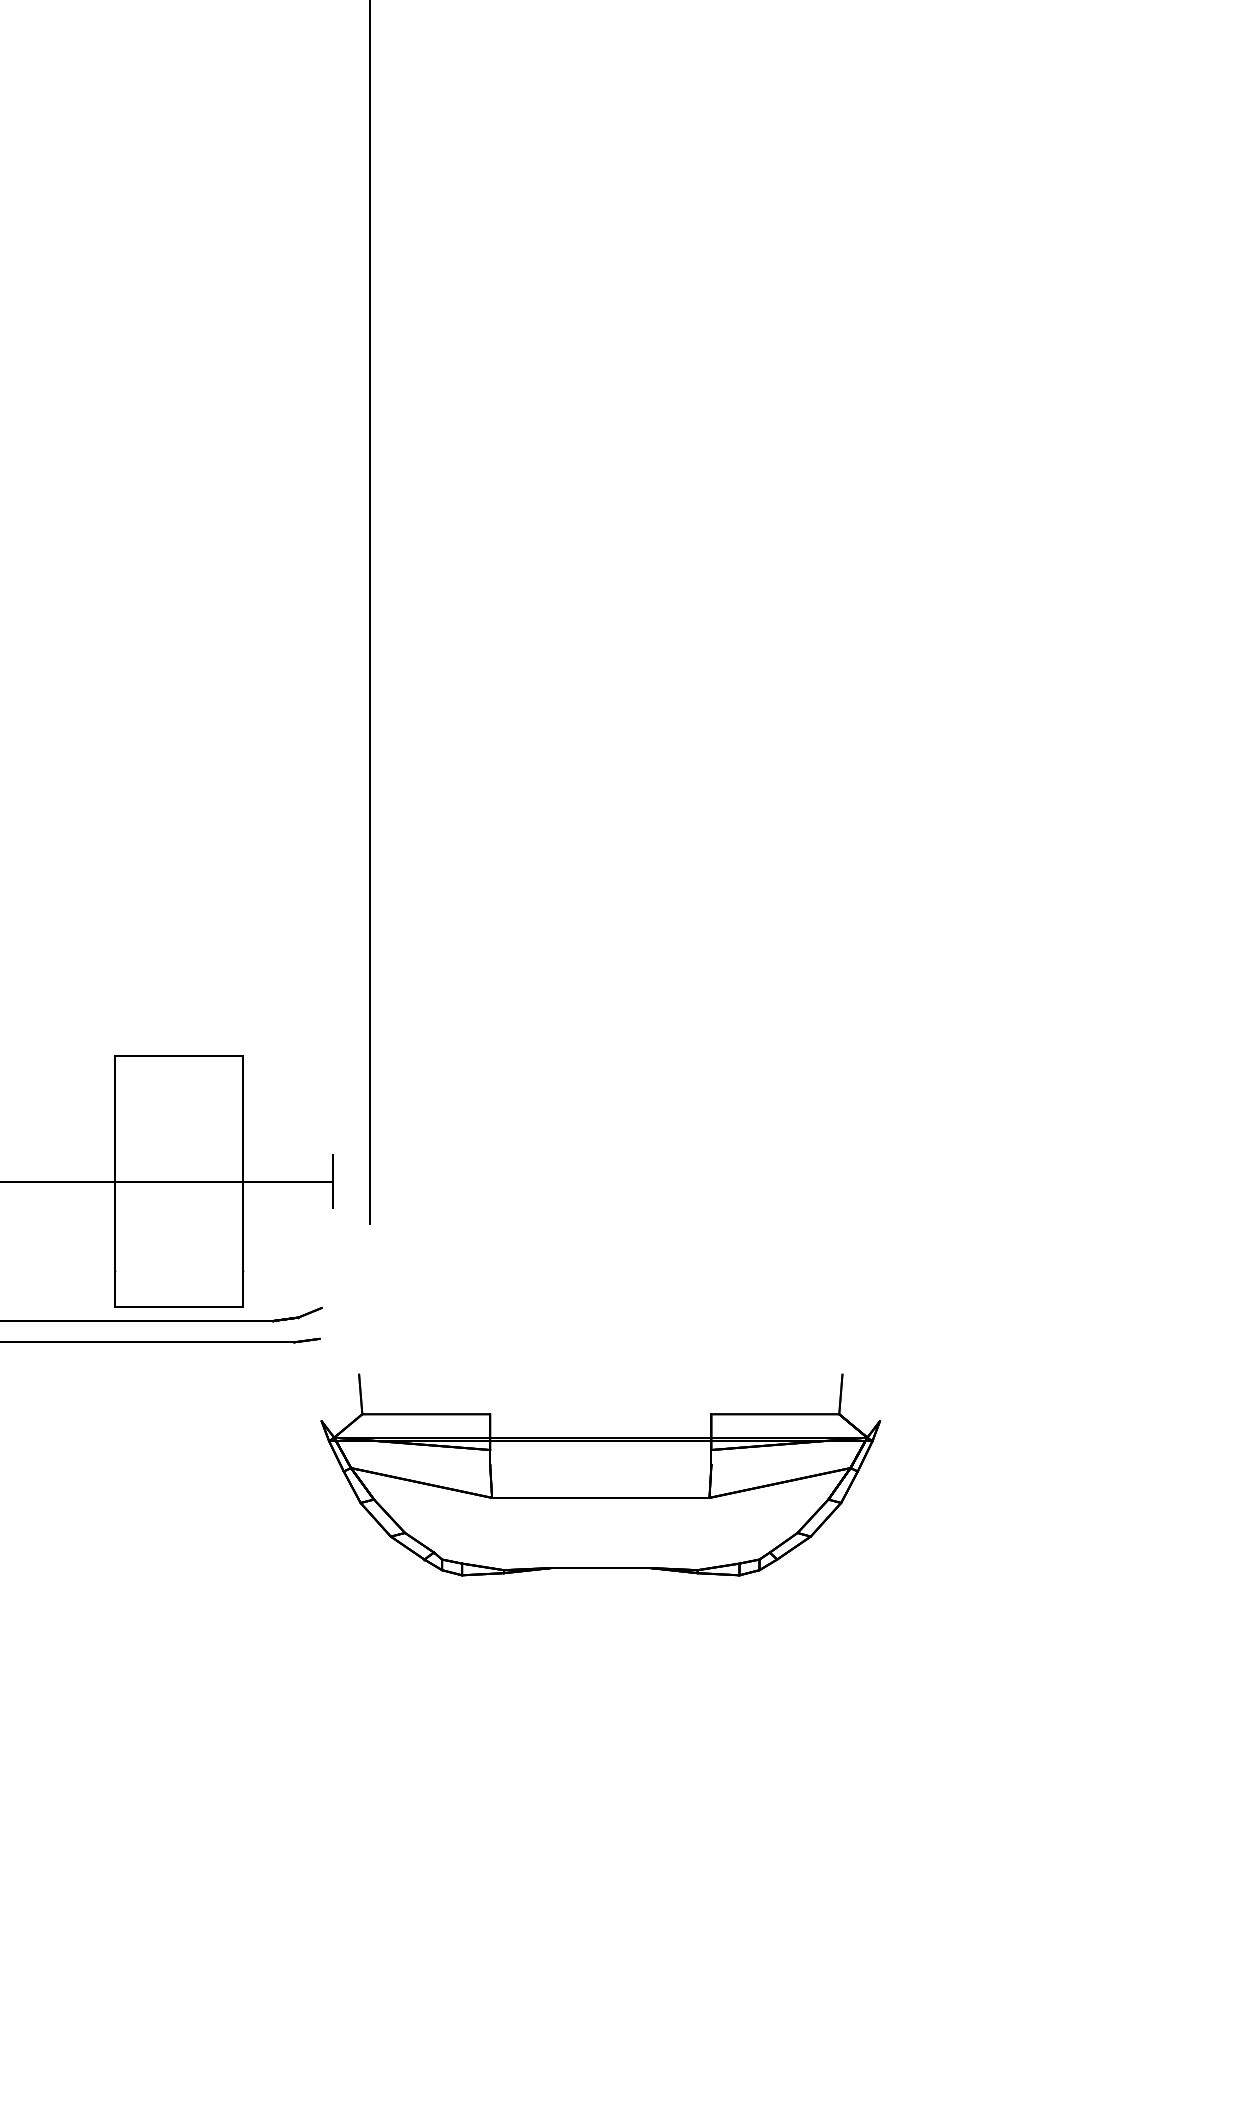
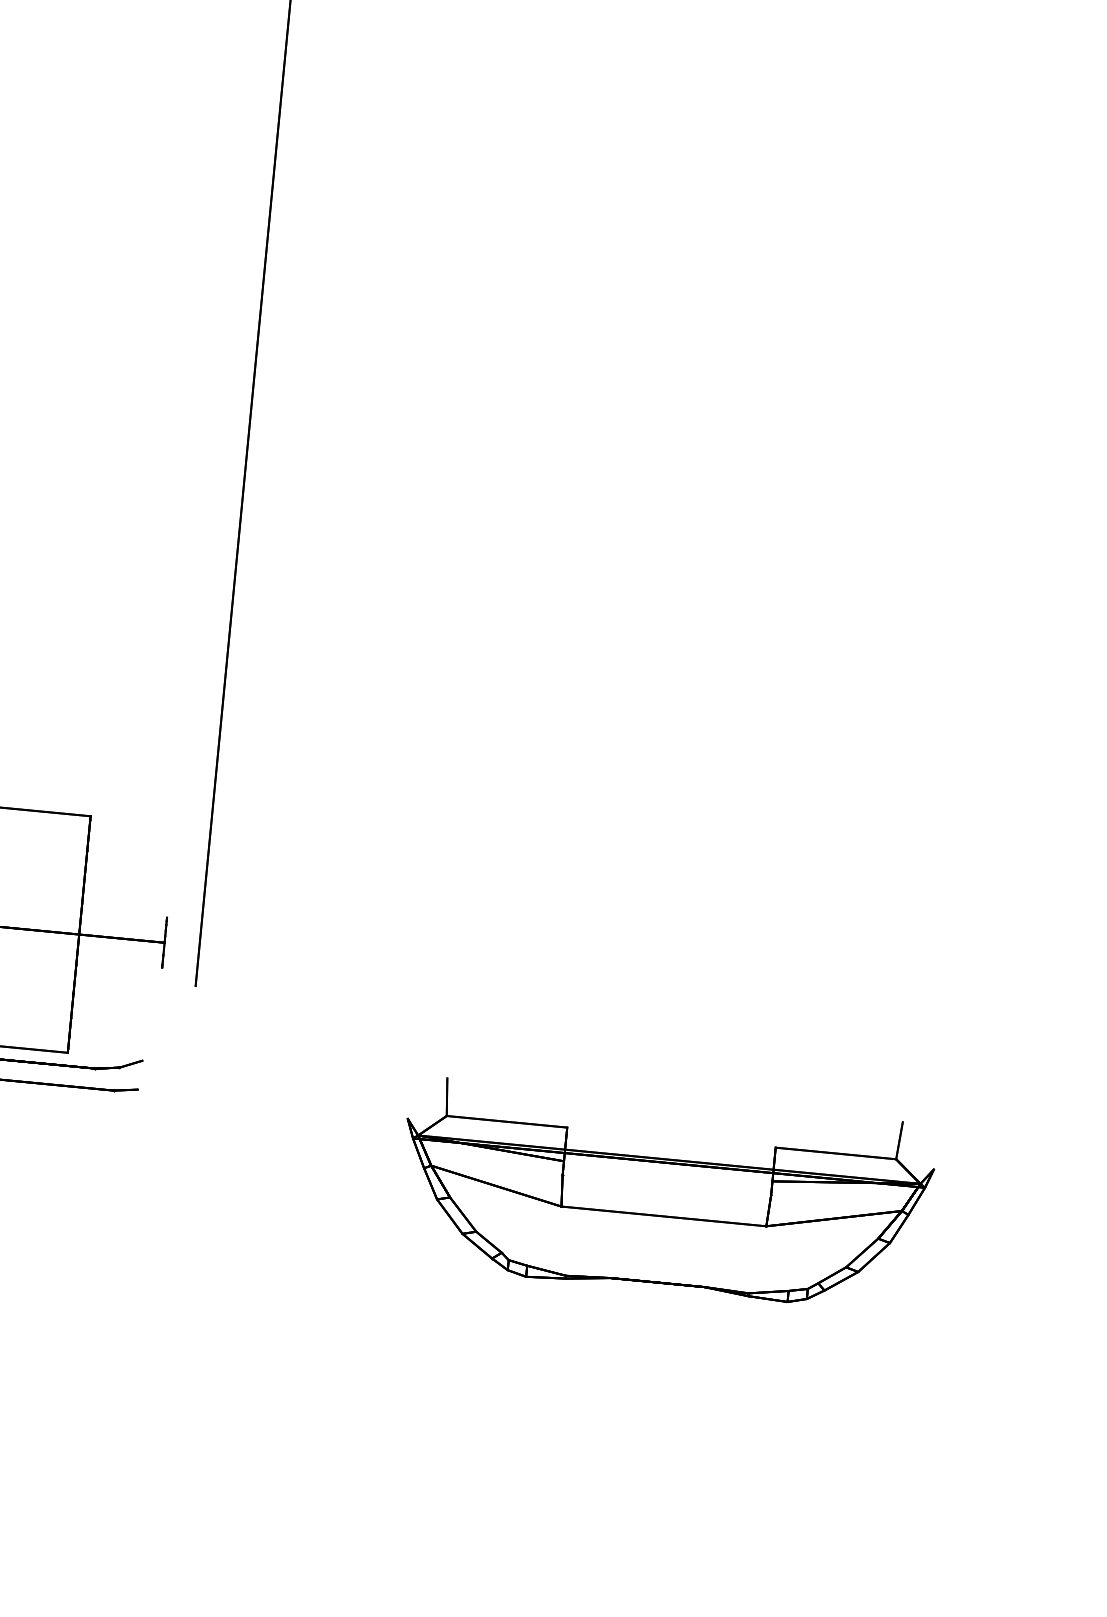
part: (600, 1474) -> (665, 1194), moved

